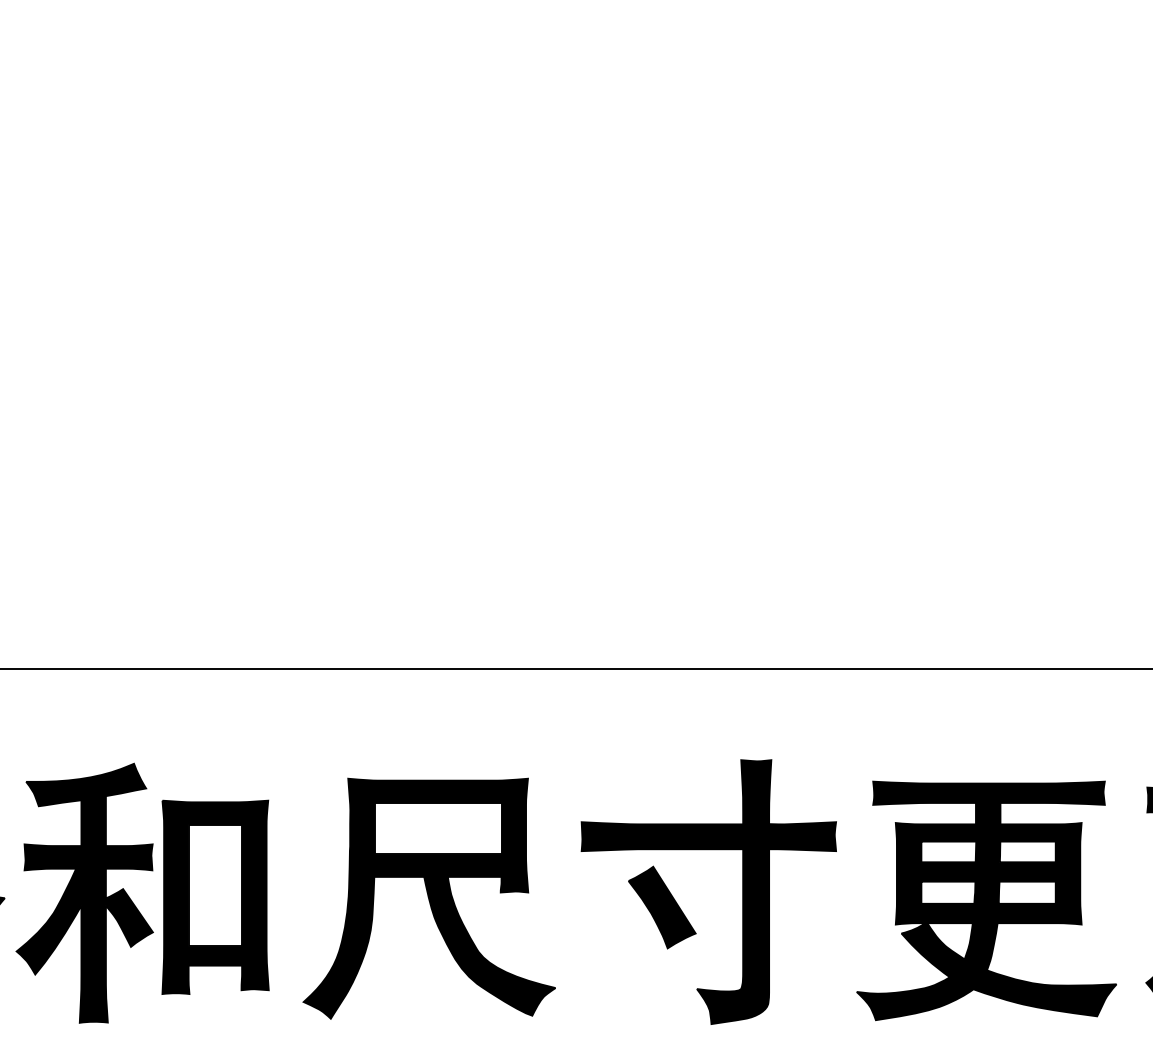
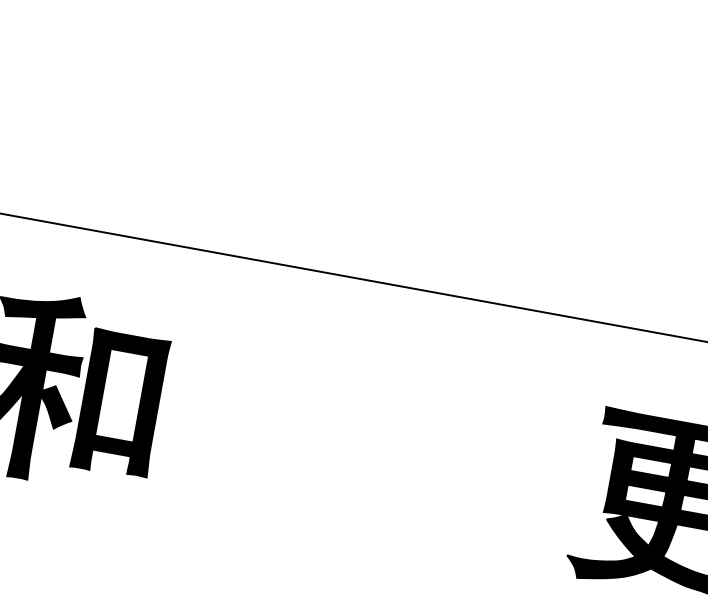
part: (428, 898) -> (272, 432), removed
part: (682, 910) -> (453, 474), removed

